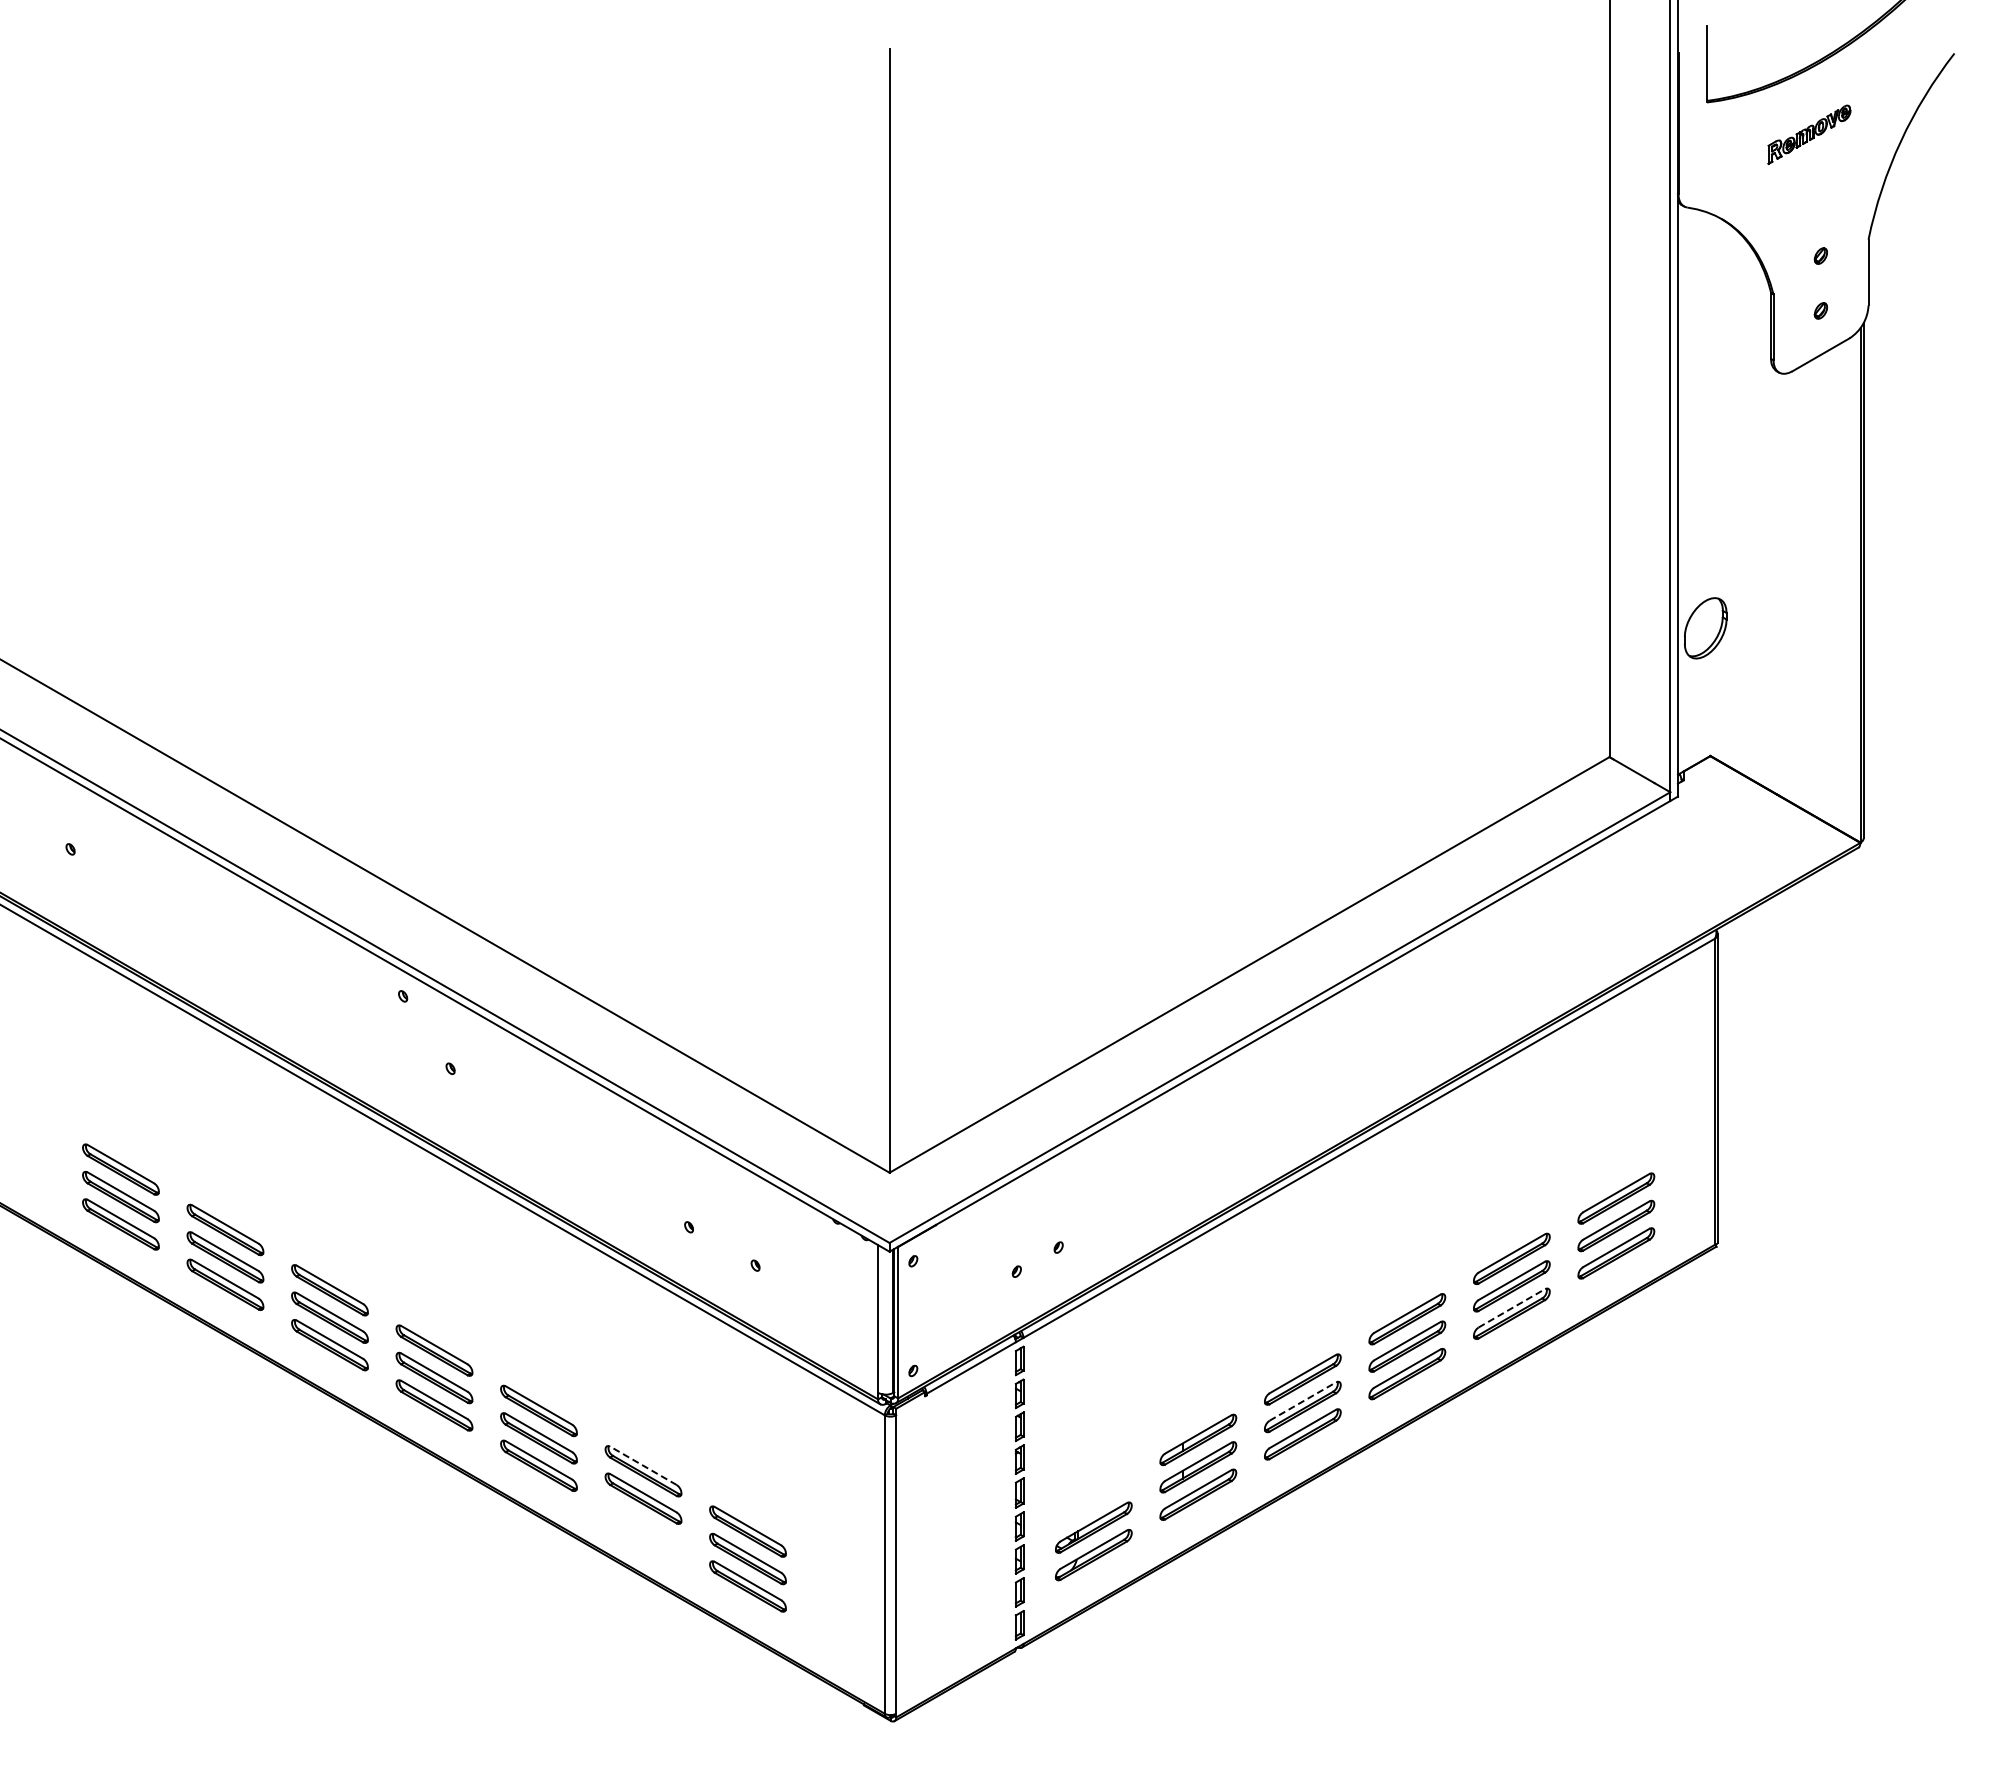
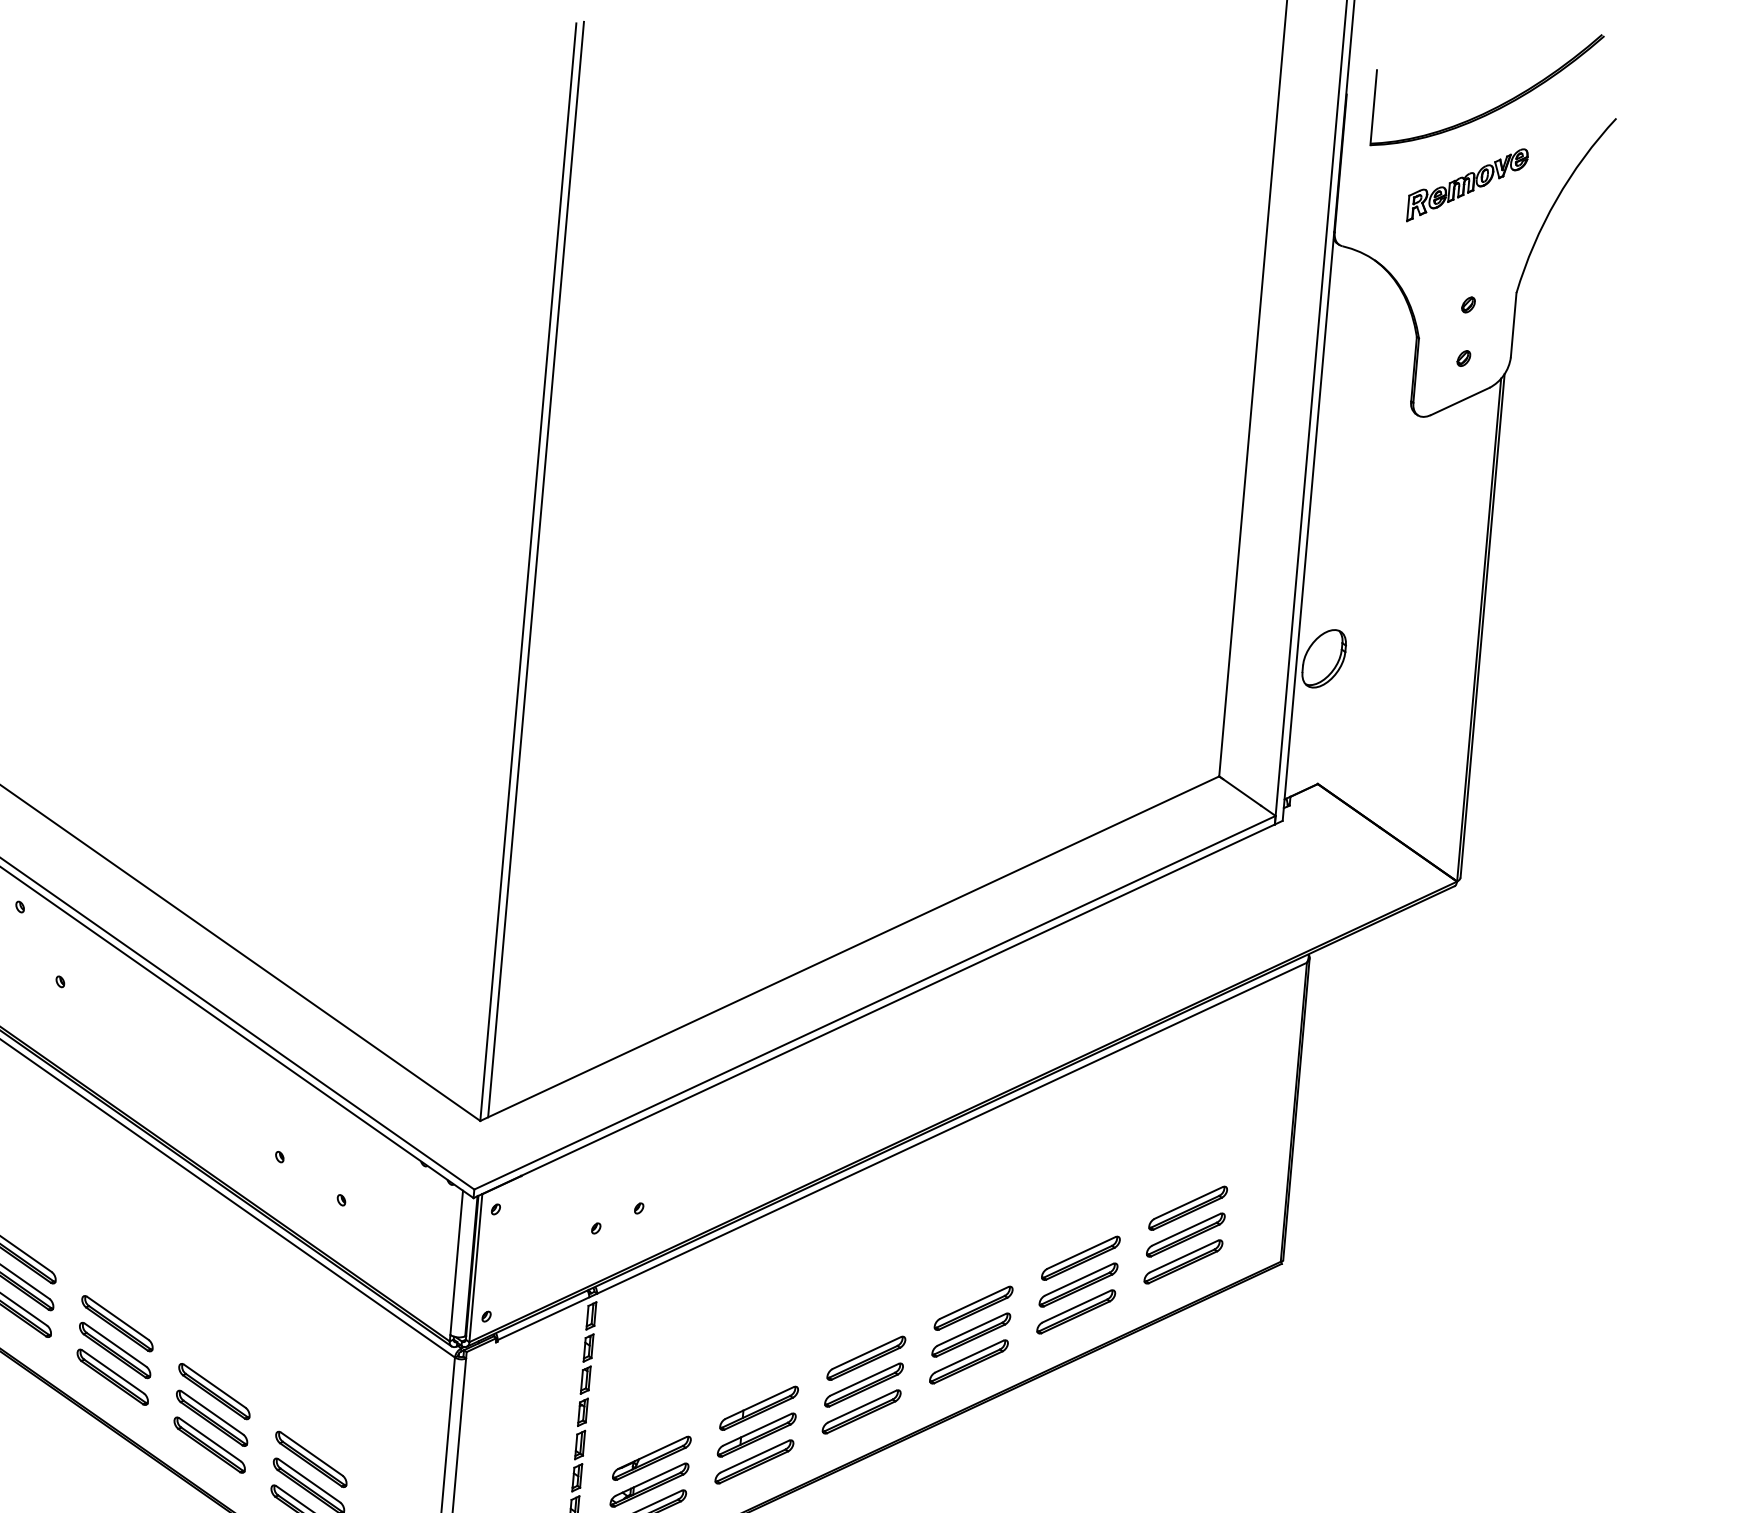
part: (1809, 134) -> (1467, 185), size x1.43
line: (897, 607) -> (536, 569), added
line: (1512, 1308) -> (1077, 1306), dashed -> solid
line: (1303, 1401) -> (865, 1379), dashed -> solid
line: (643, 1465) -> (214, 1385), dashed -> solid
part: (1093, 1500) -> (651, 1458), added
part: (643, 1526) -> (209, 1445), added

